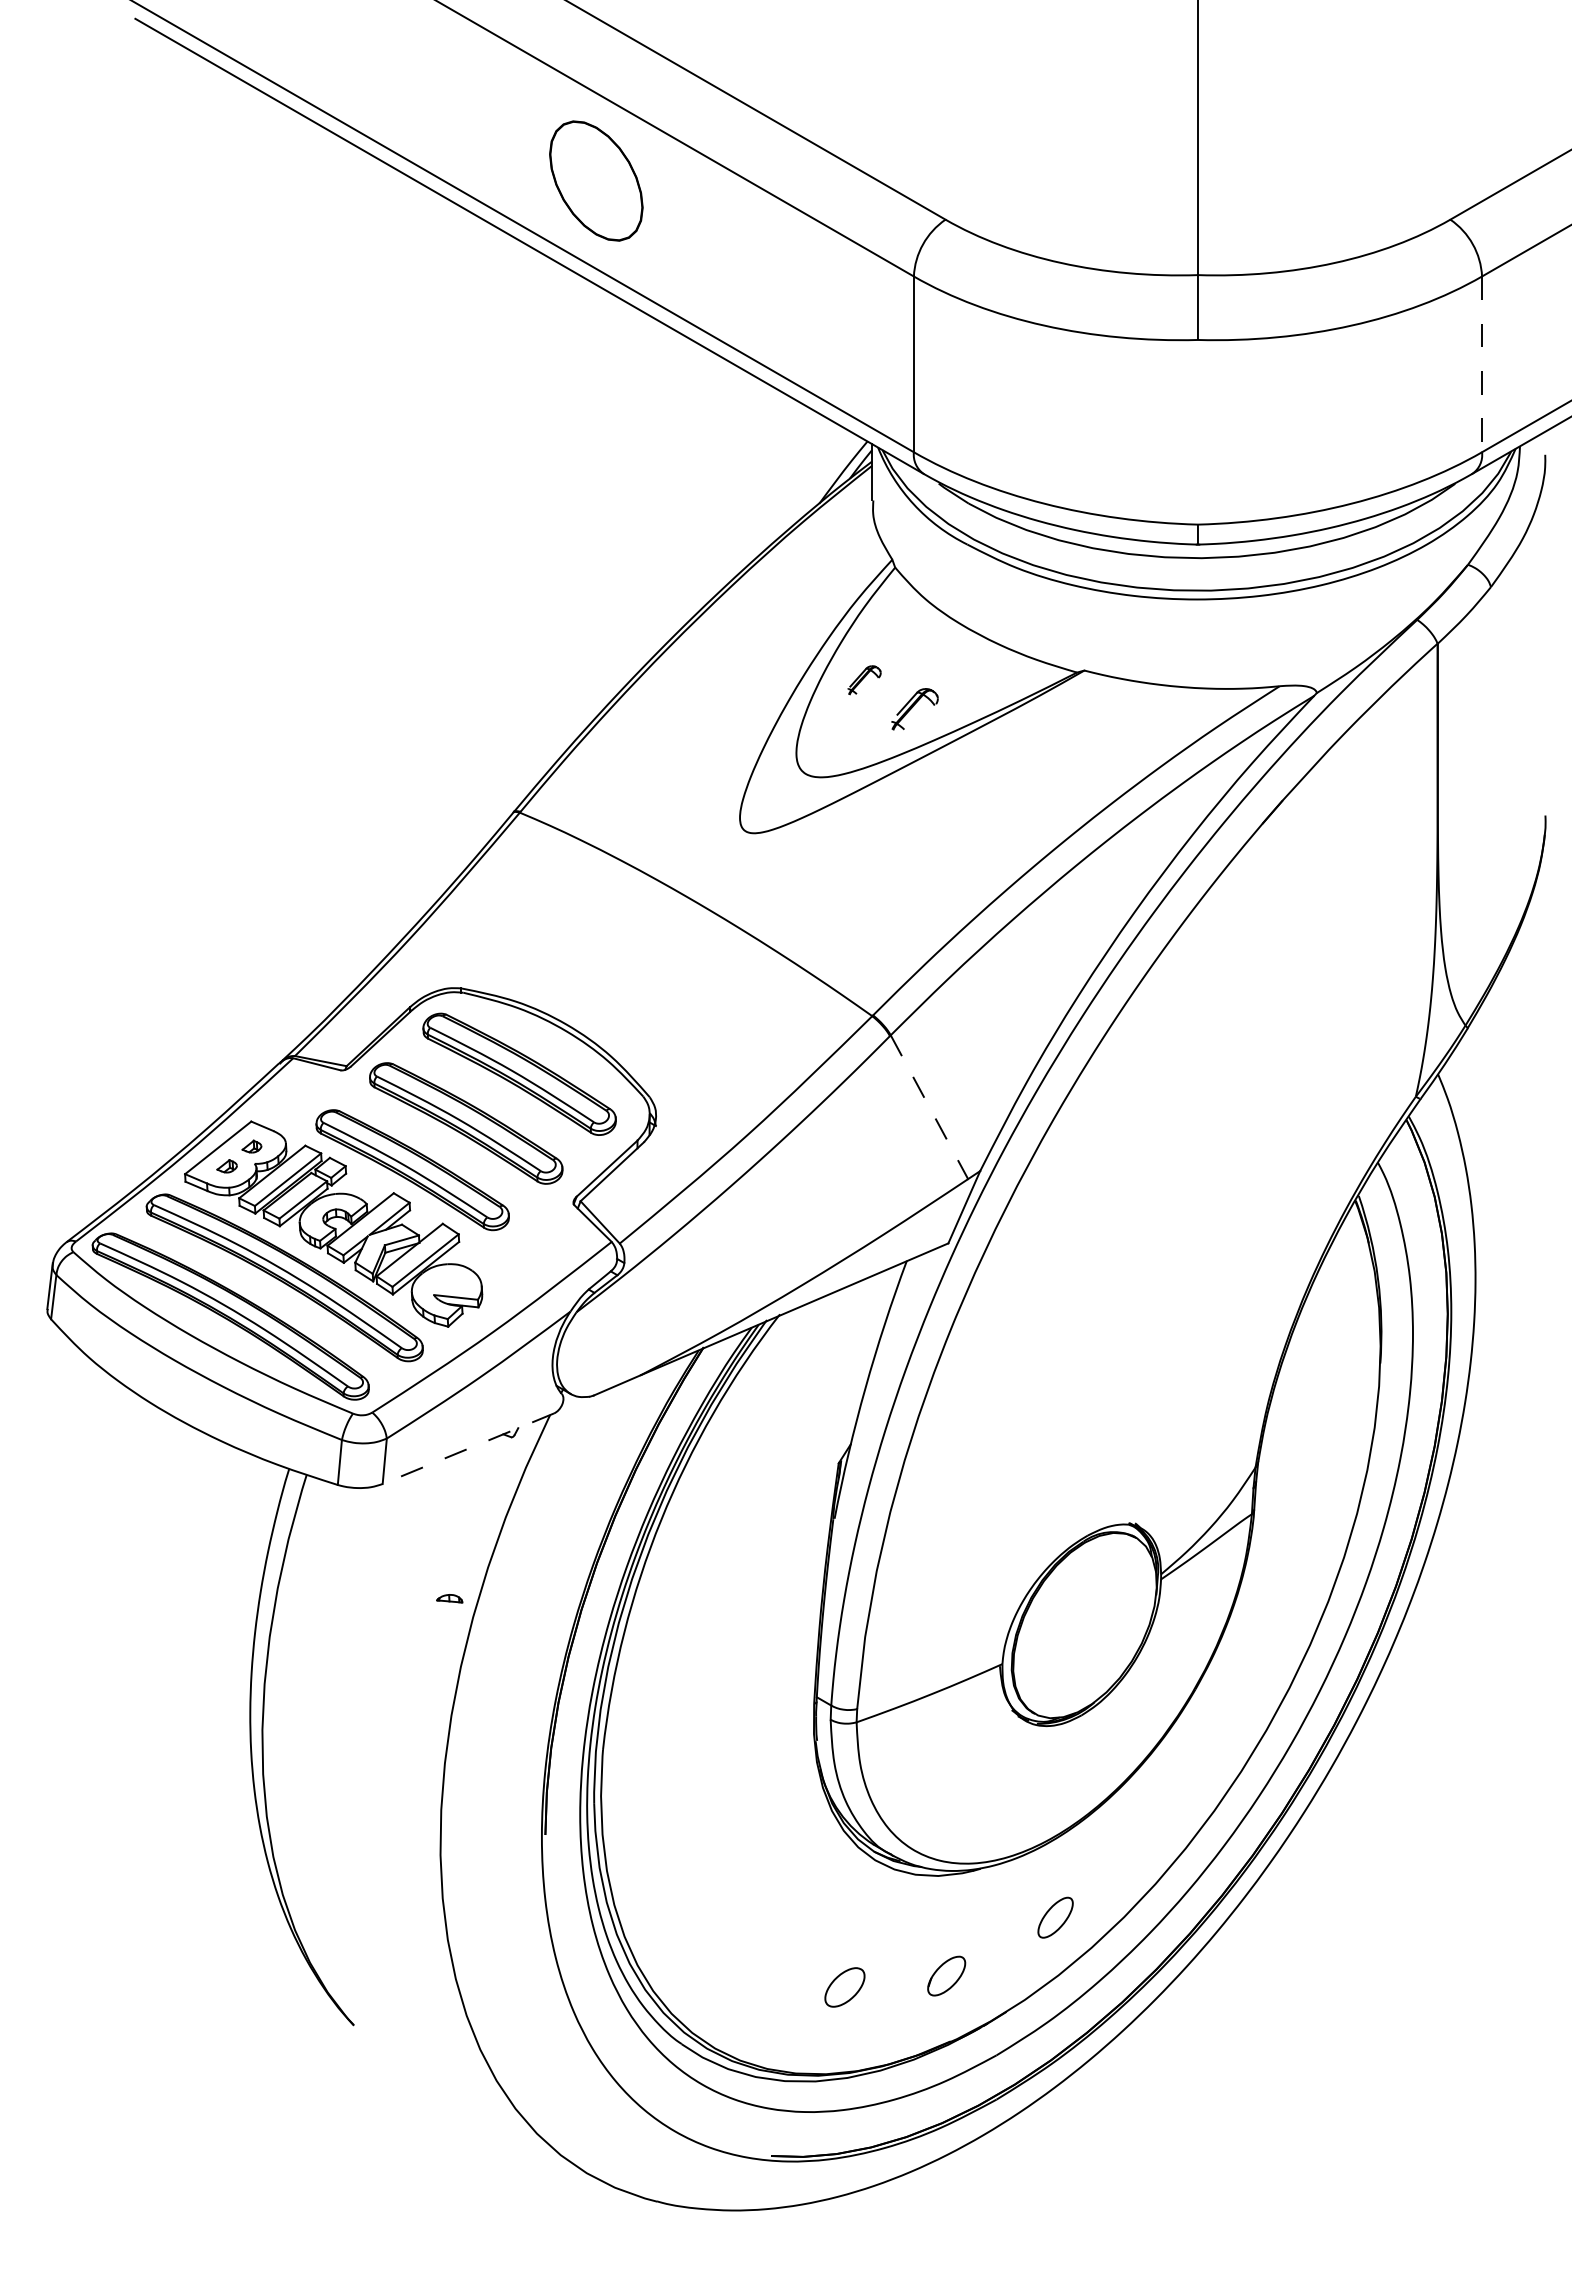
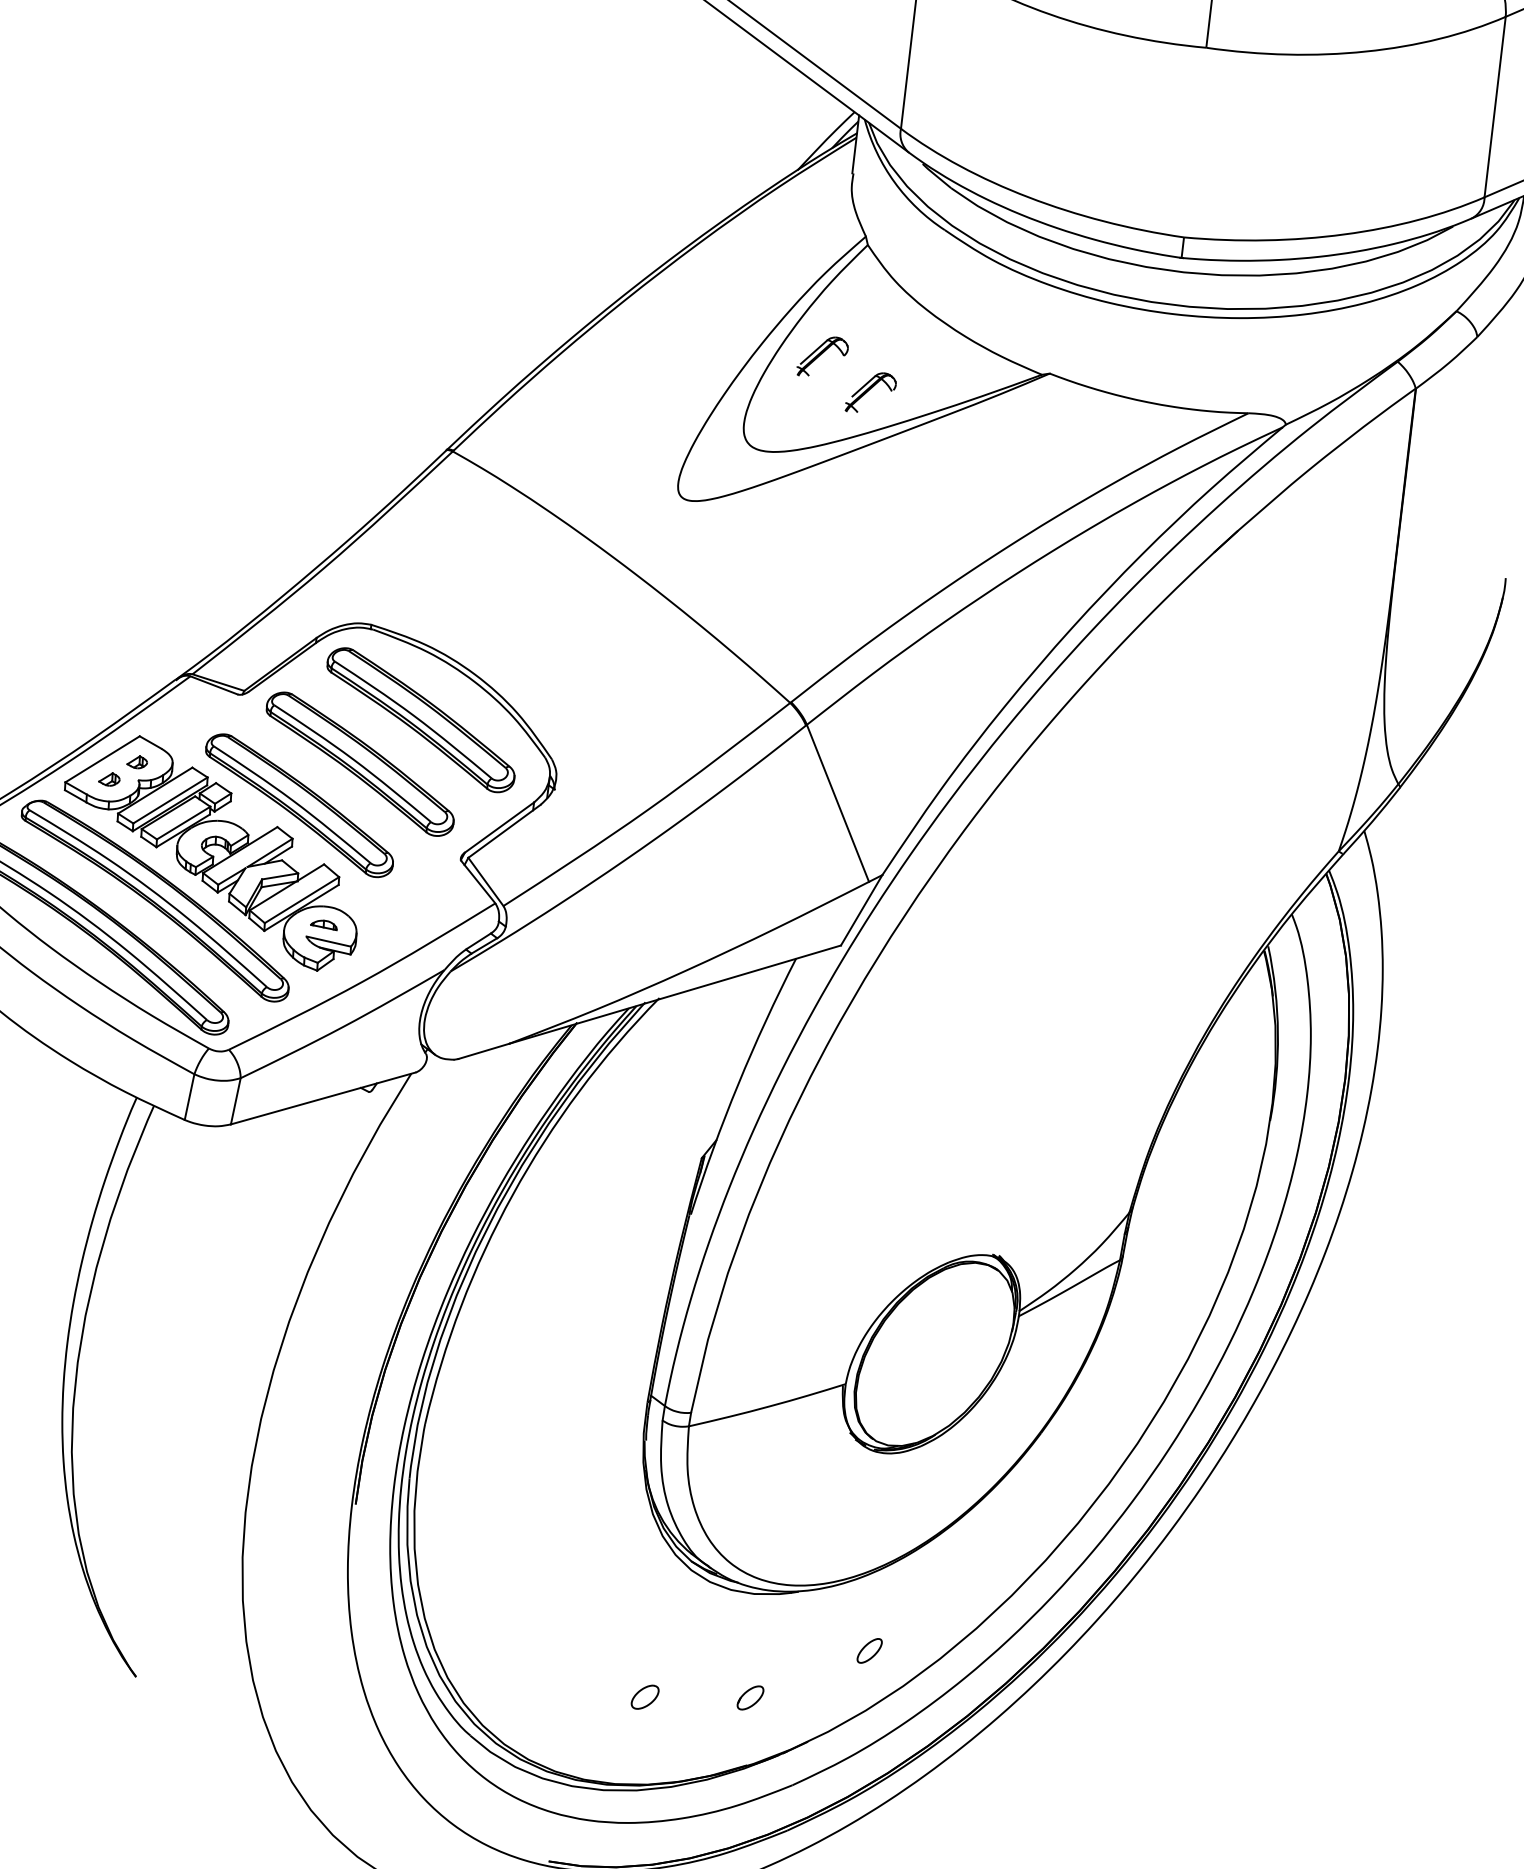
line: (1482, 364) -> (1495, 107), dashed -> solid
part: (864, 680) -> (822, 357), size x1.43
line: (929, 1107) -> (837, 803), dashed -> solid
line: (468, 1448) -> (323, 1098), dashed -> solid
part: (449, 1598) -> (324, 924), moved
part: (1055, 1917) -> (869, 1650), size x0.62
part: (945, 1976) -> (749, 1698), size x0.62
part: (845, 1987) -> (645, 1697), size x0.62

